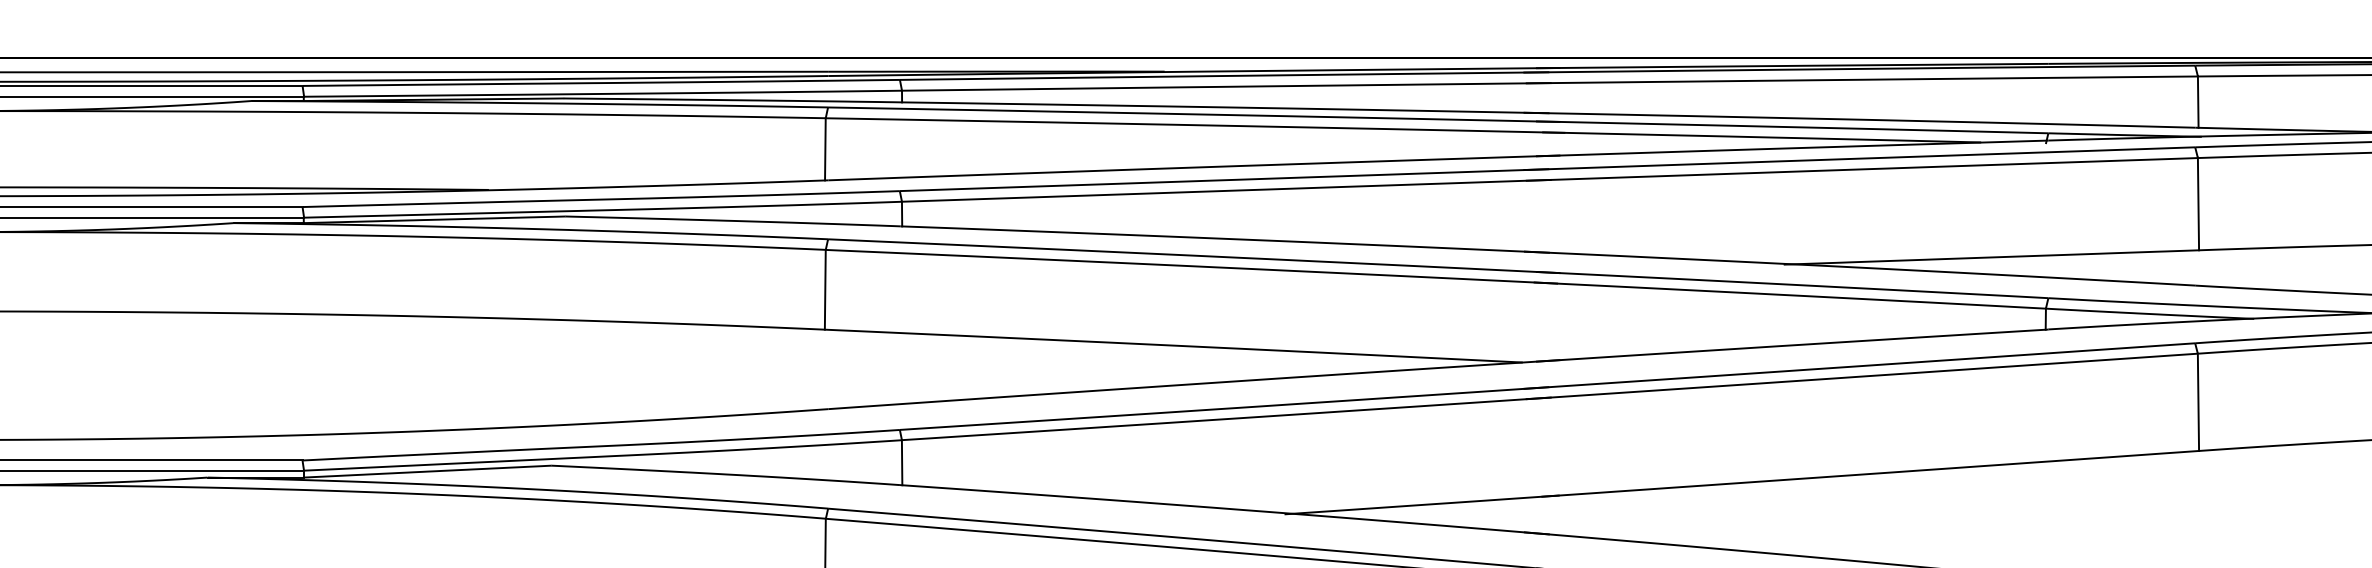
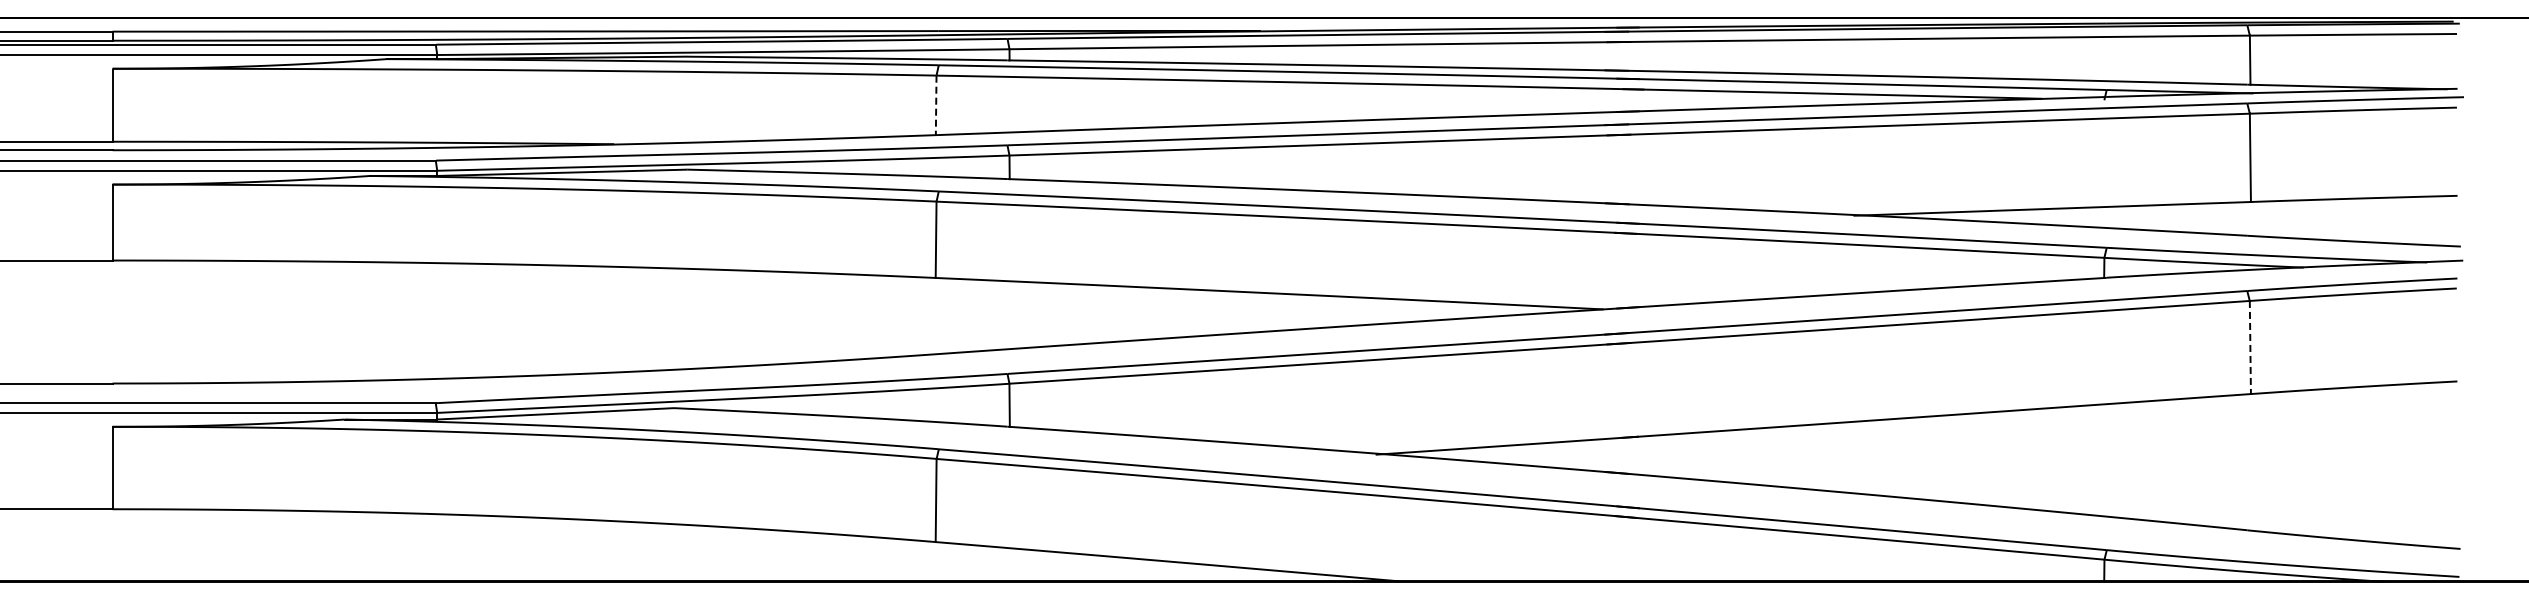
line: (825, 149) -> (936, 105), solid -> dashed
line: (2198, 402) -> (2250, 347), solid -> dashed

